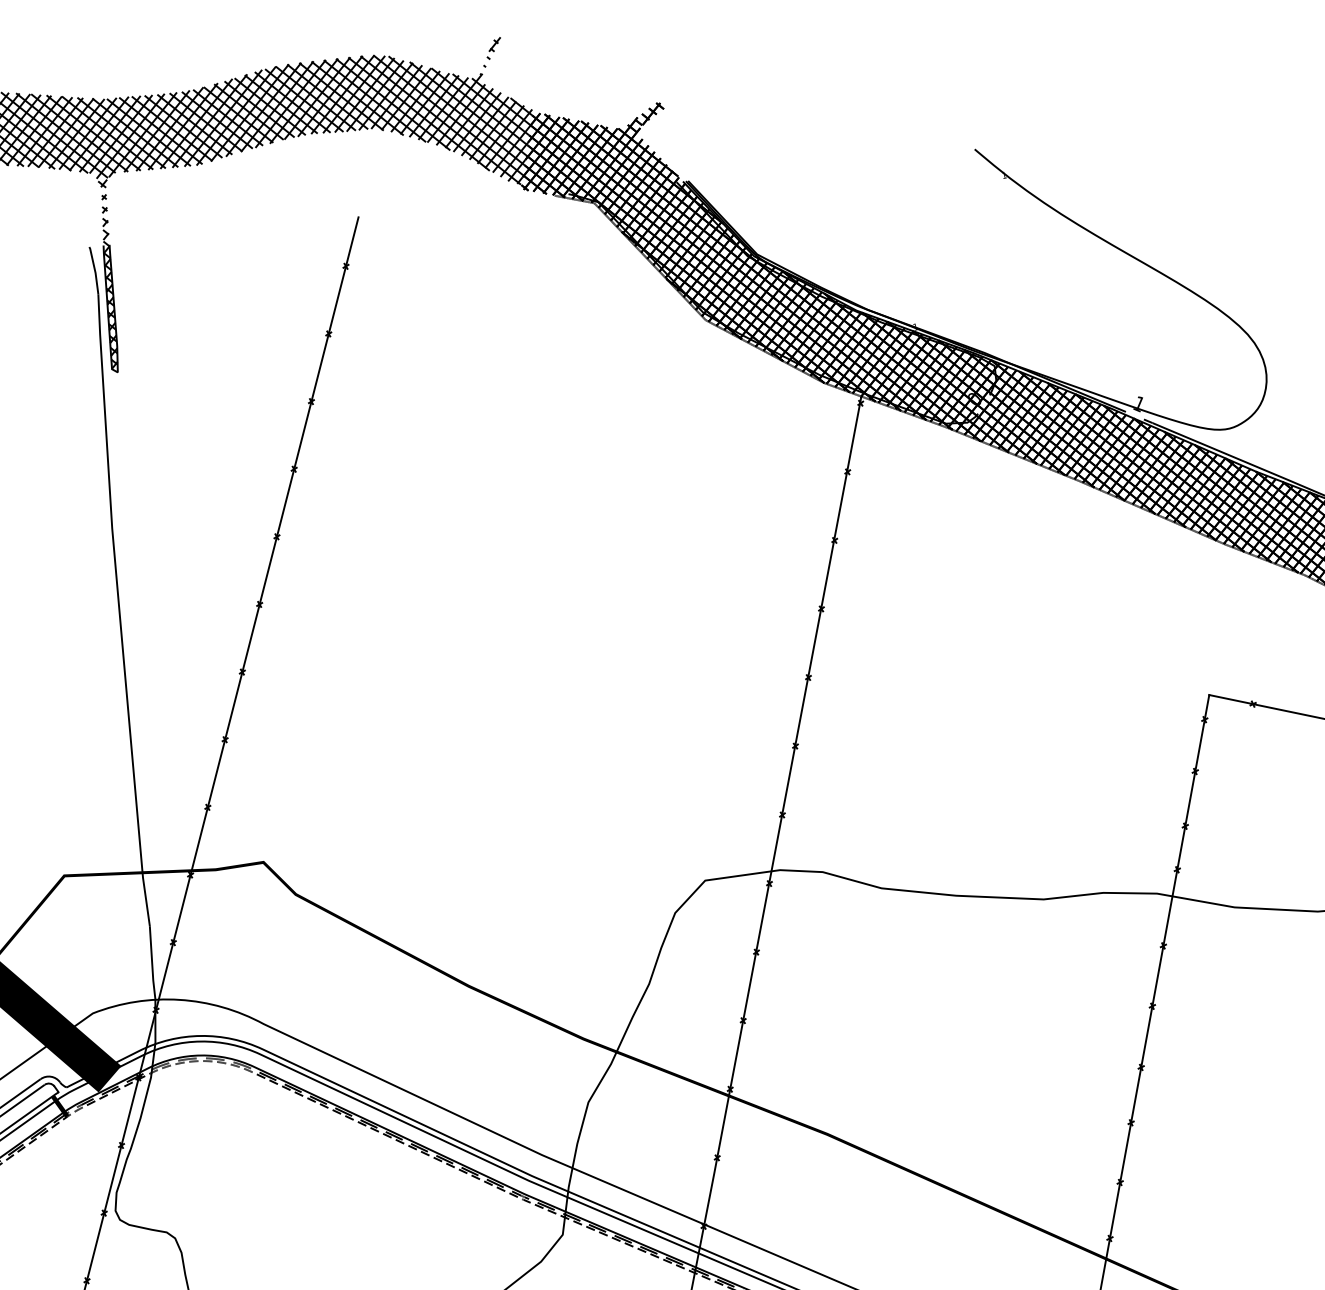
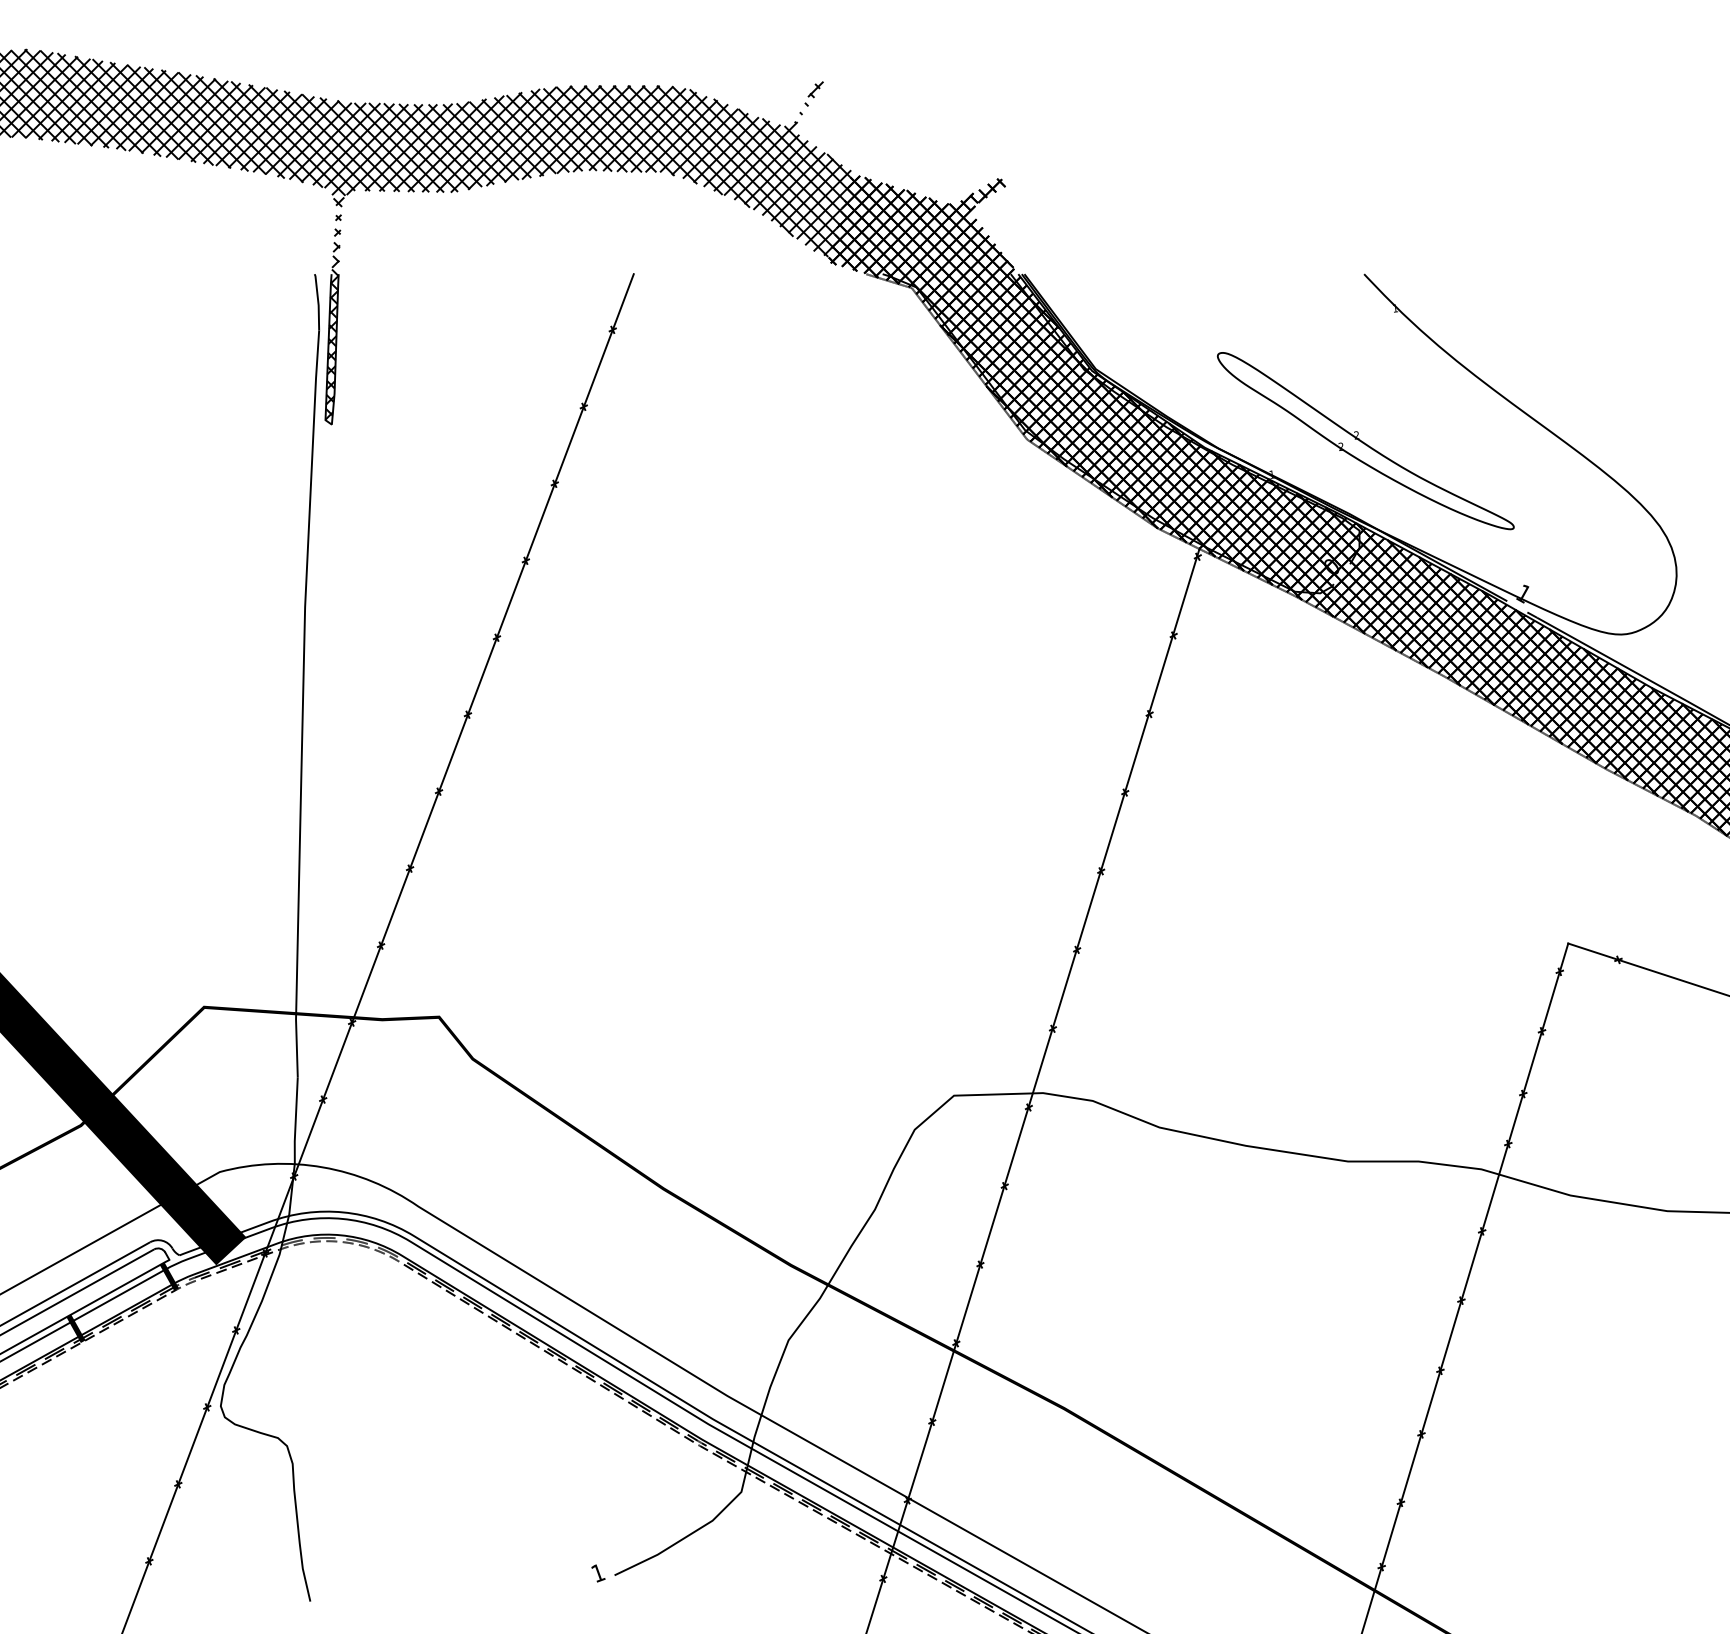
part: (991, 290) -> (1365, 441), added

